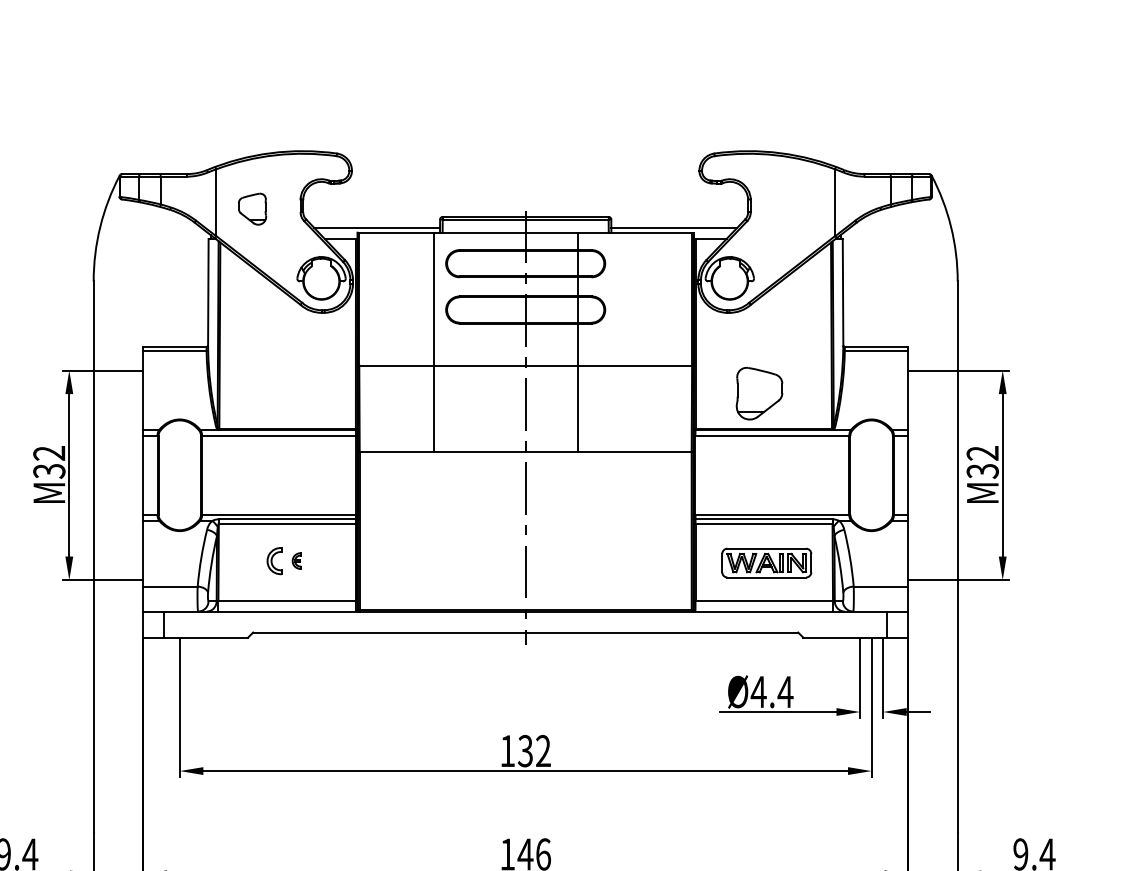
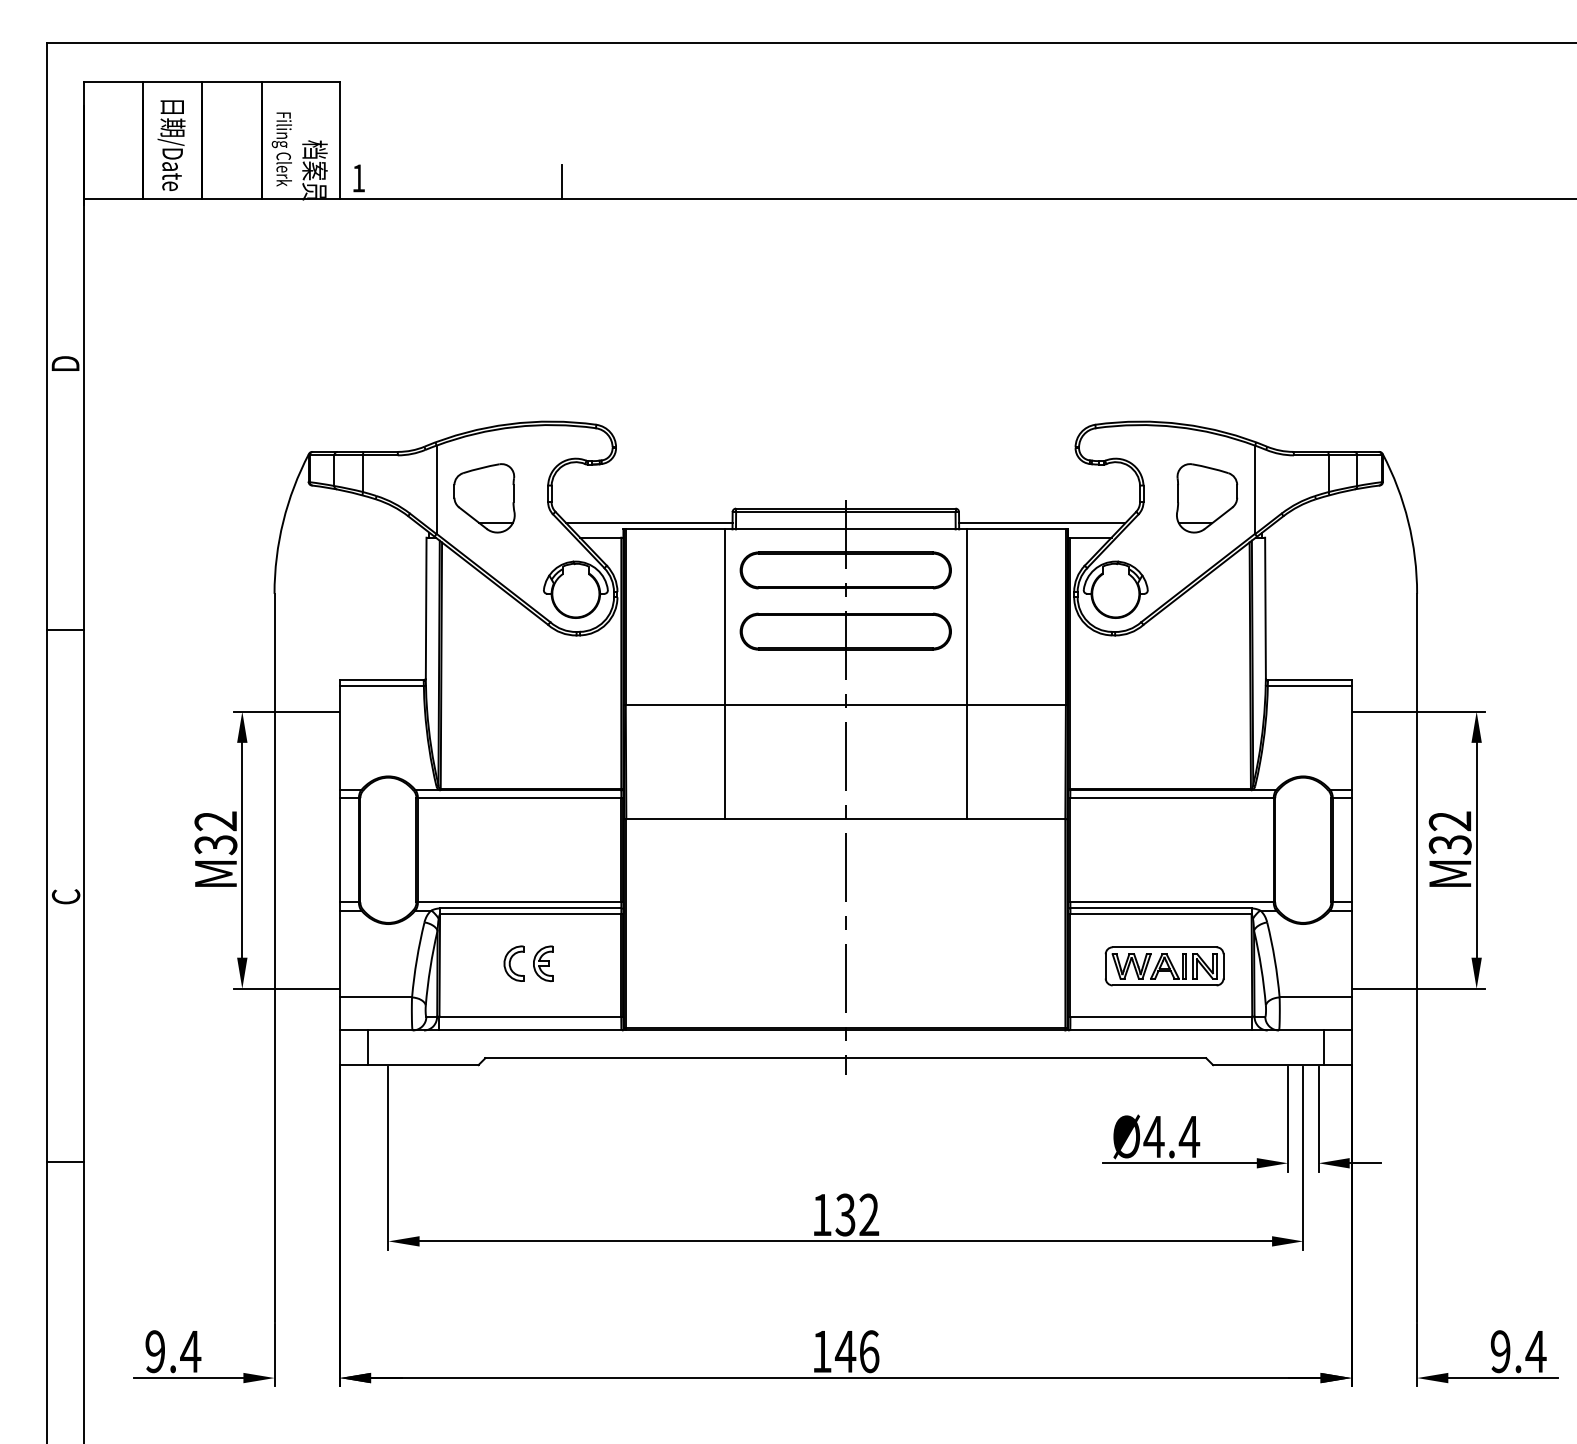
part: (252, 209) -> (484, 498), size x1.67
line: (578, 342) -> (967, 674), moved
part: (759, 393) -> (1207, 498), moved
part: (297, 560) -> (543, 963), size x1.67

